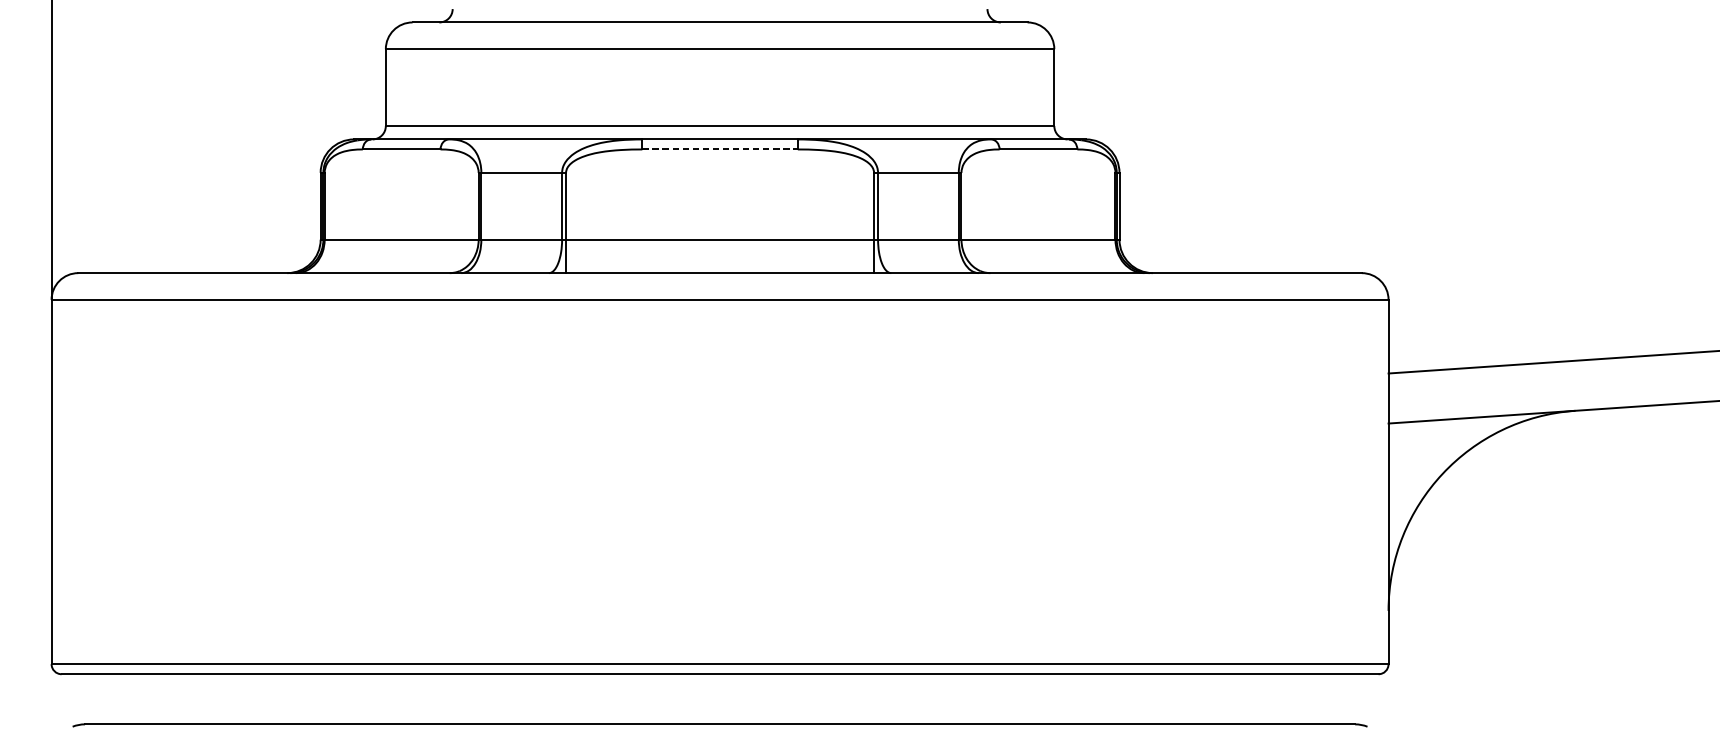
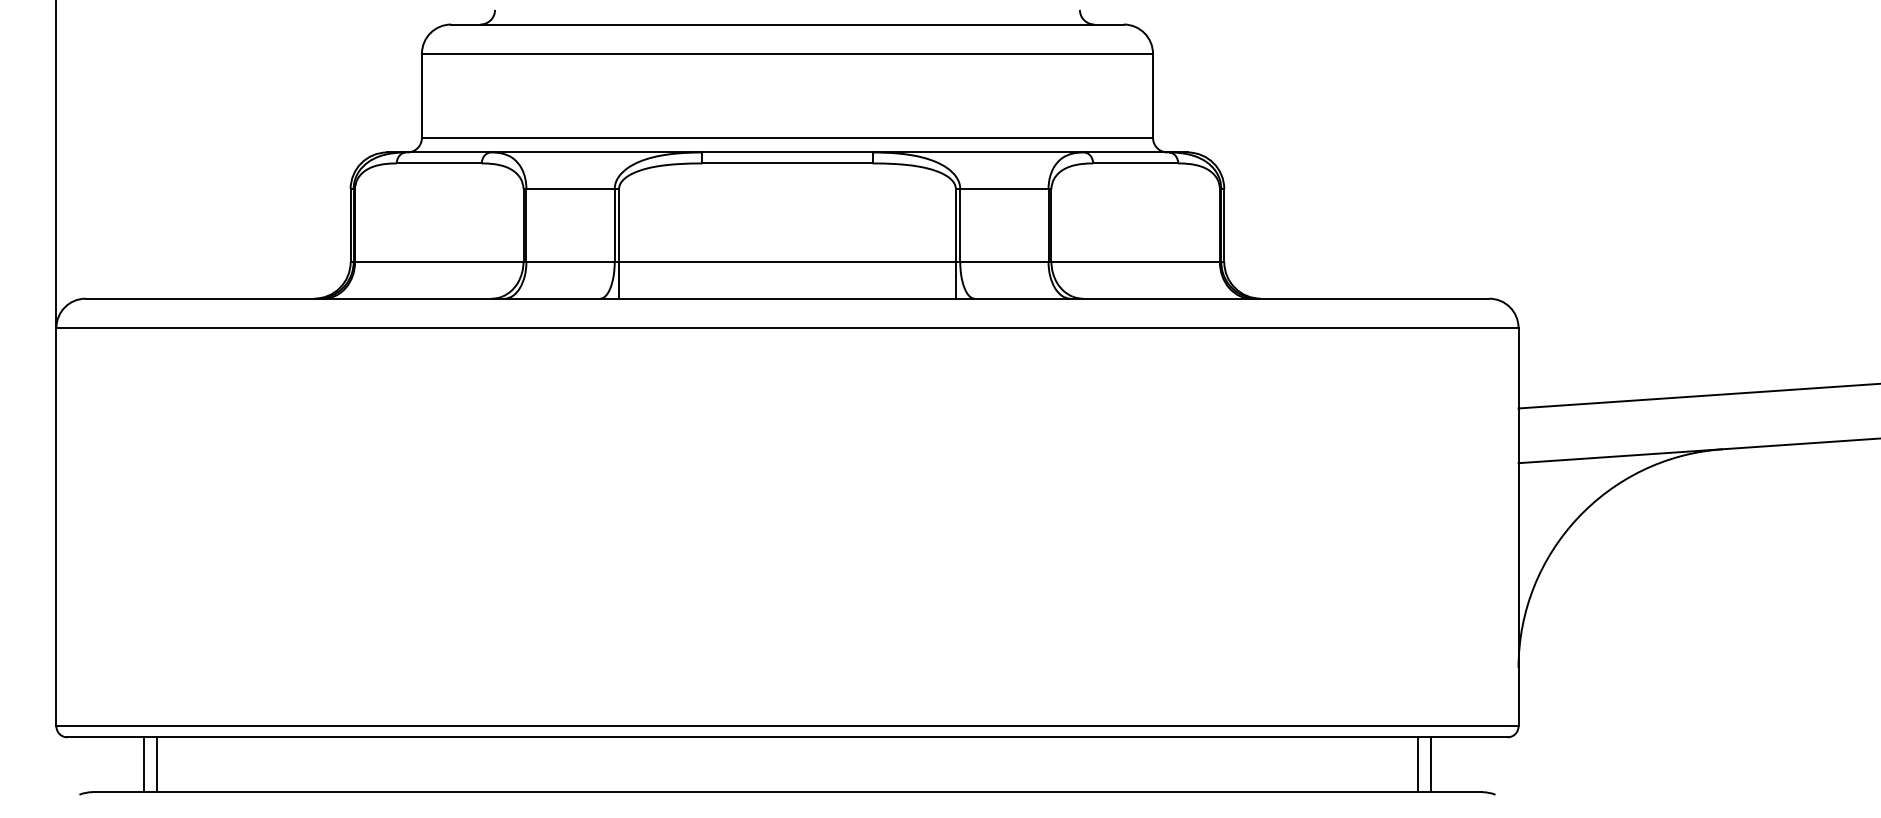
line: (721, 149) -> (788, 163), dashed -> solid
line: (132, 699) -> (144, 764), added
line: (143, 699) -> (156, 764), added
line: (1297, 699) -> (1418, 764), added
line: (1308, 699) -> (1430, 764), added

